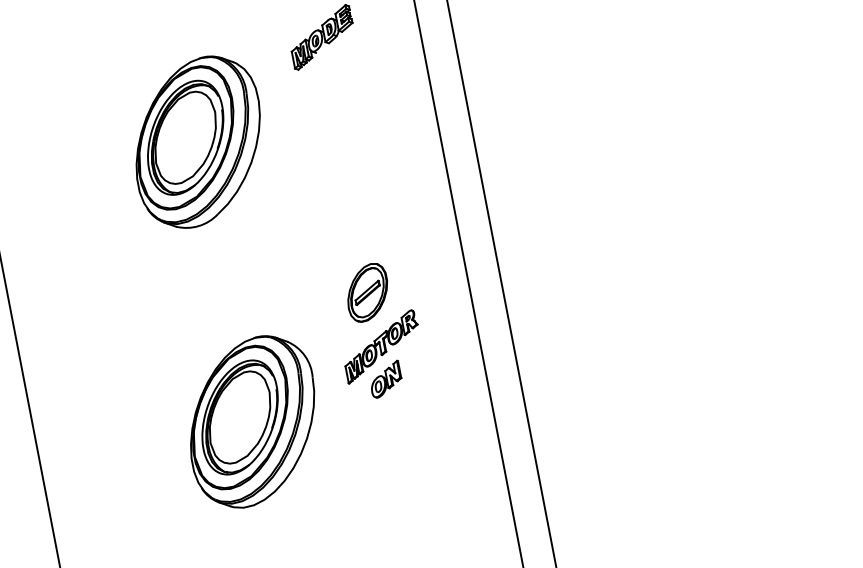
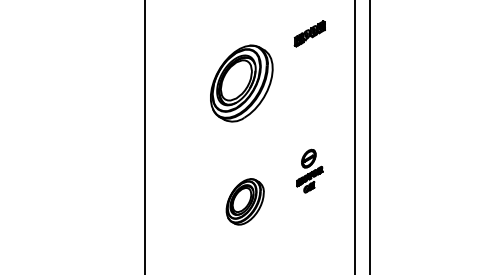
part: (197, 142) -> (241, 83), moved
part: (377, 328) -> (309, 170), size x0.7
part: (253, 421) -> (245, 201), size x0.6

